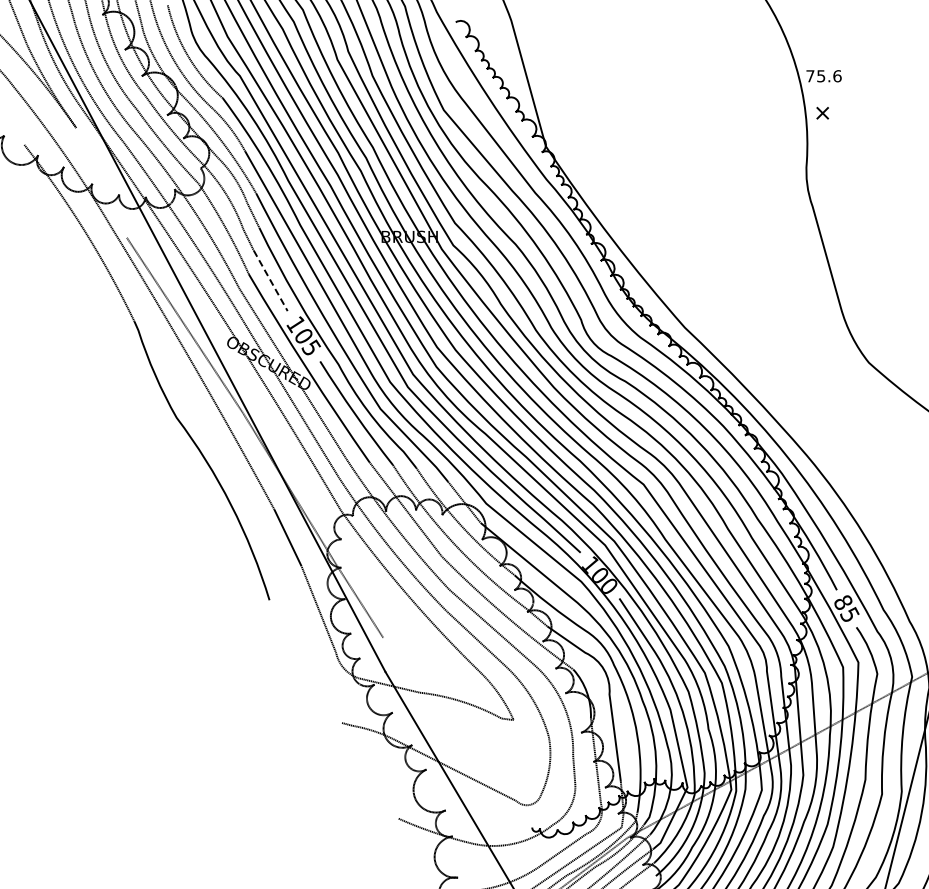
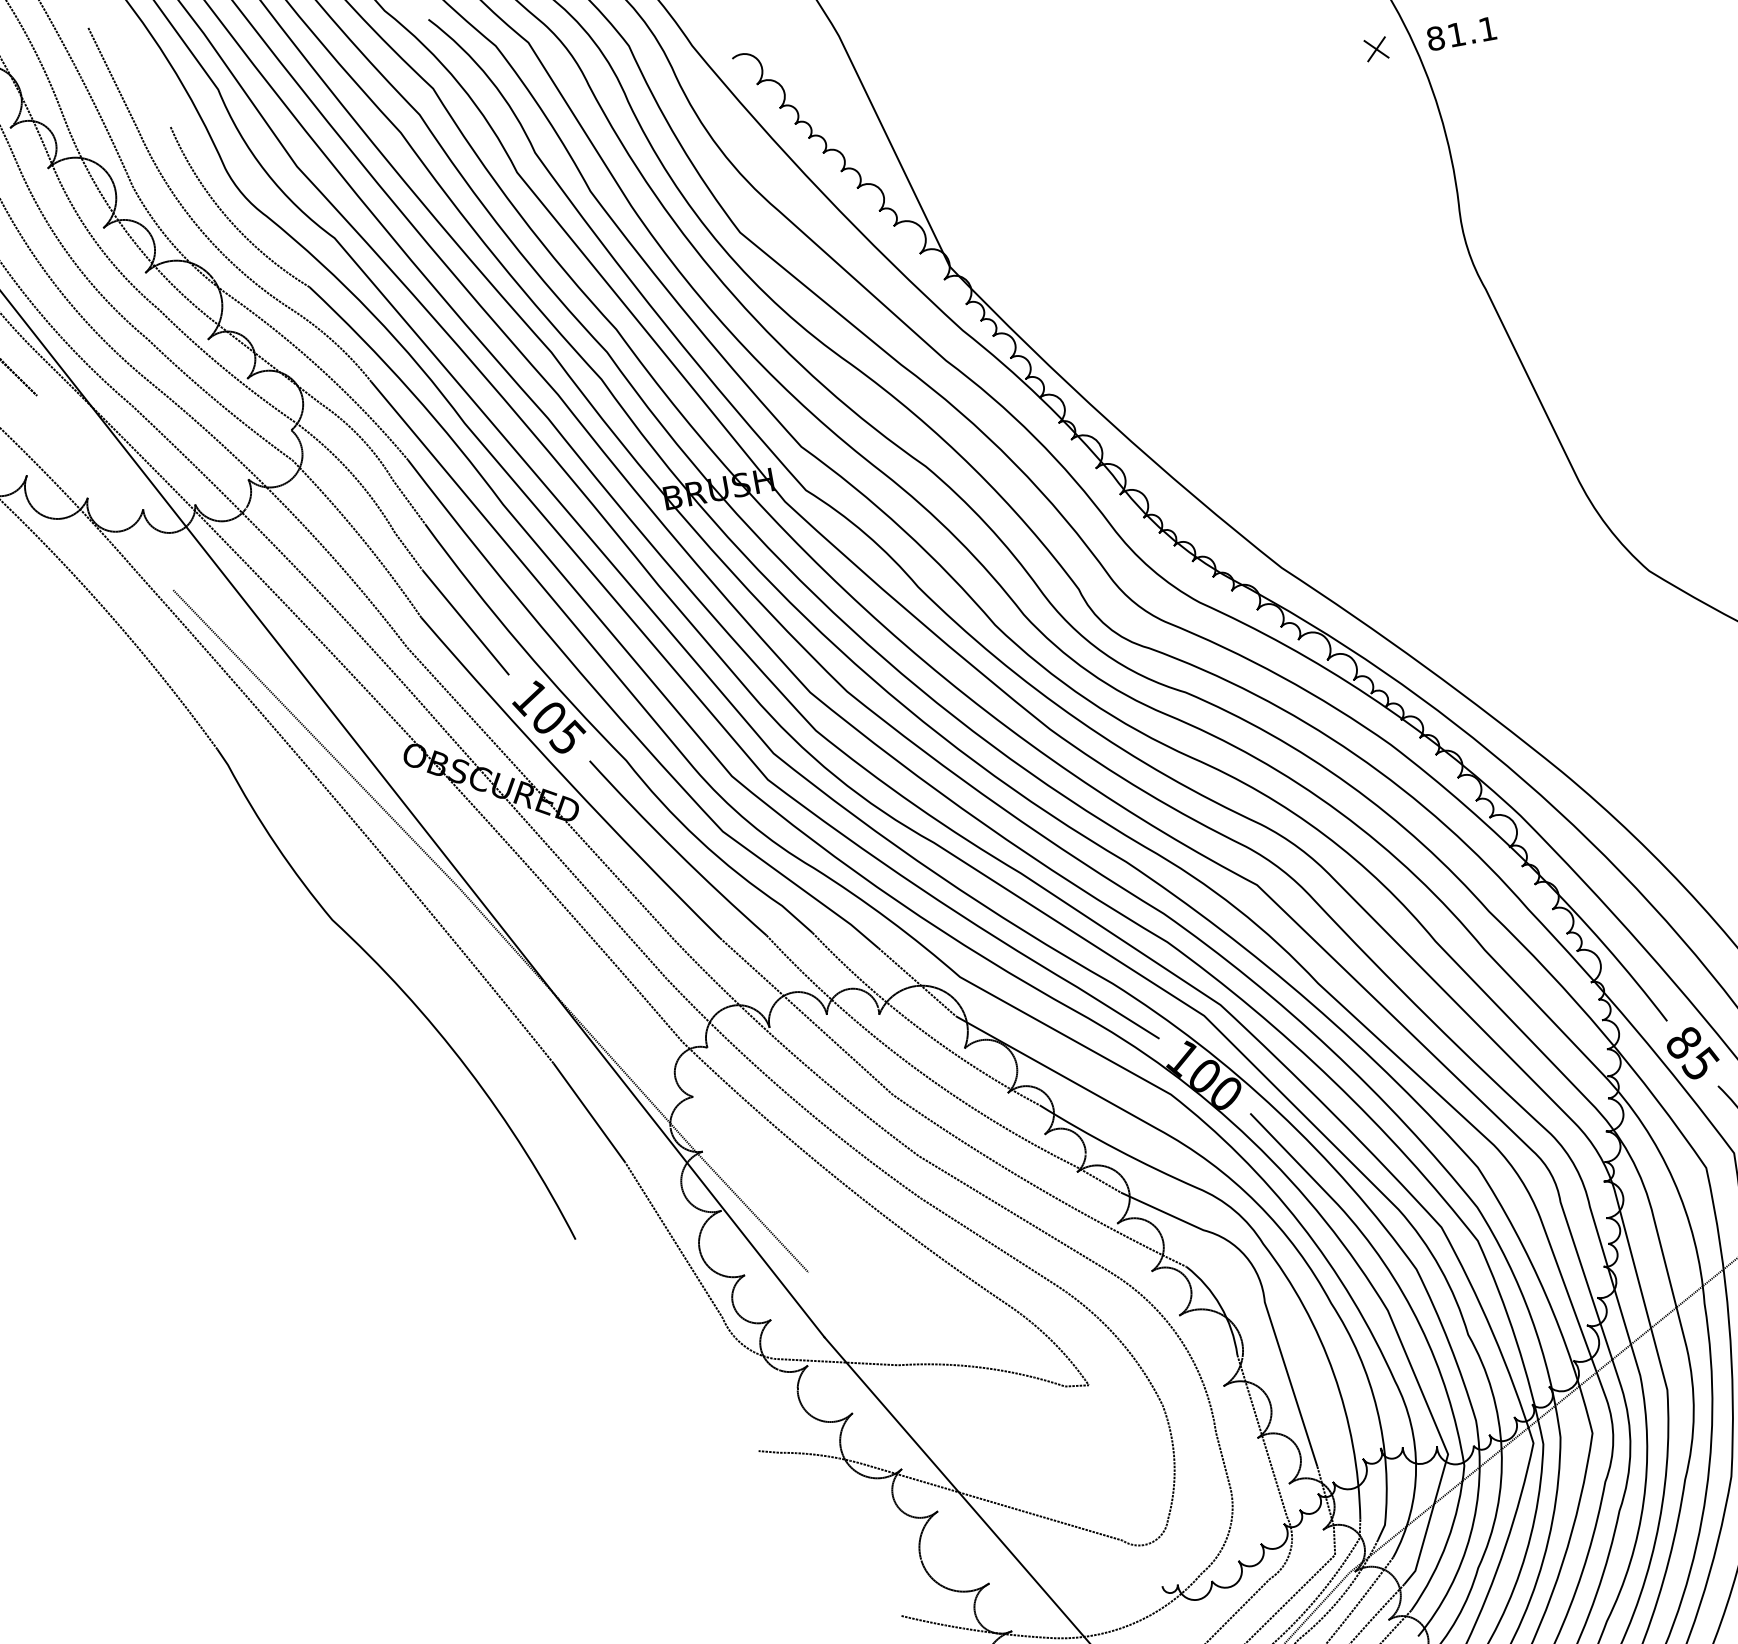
text: (823, 76) -> (1461, 34), 75.6 -> 81.1
part: (822, 112) -> (1375, 47), moved
line: (270, 280) -> (465, 622), dashed -> solid

